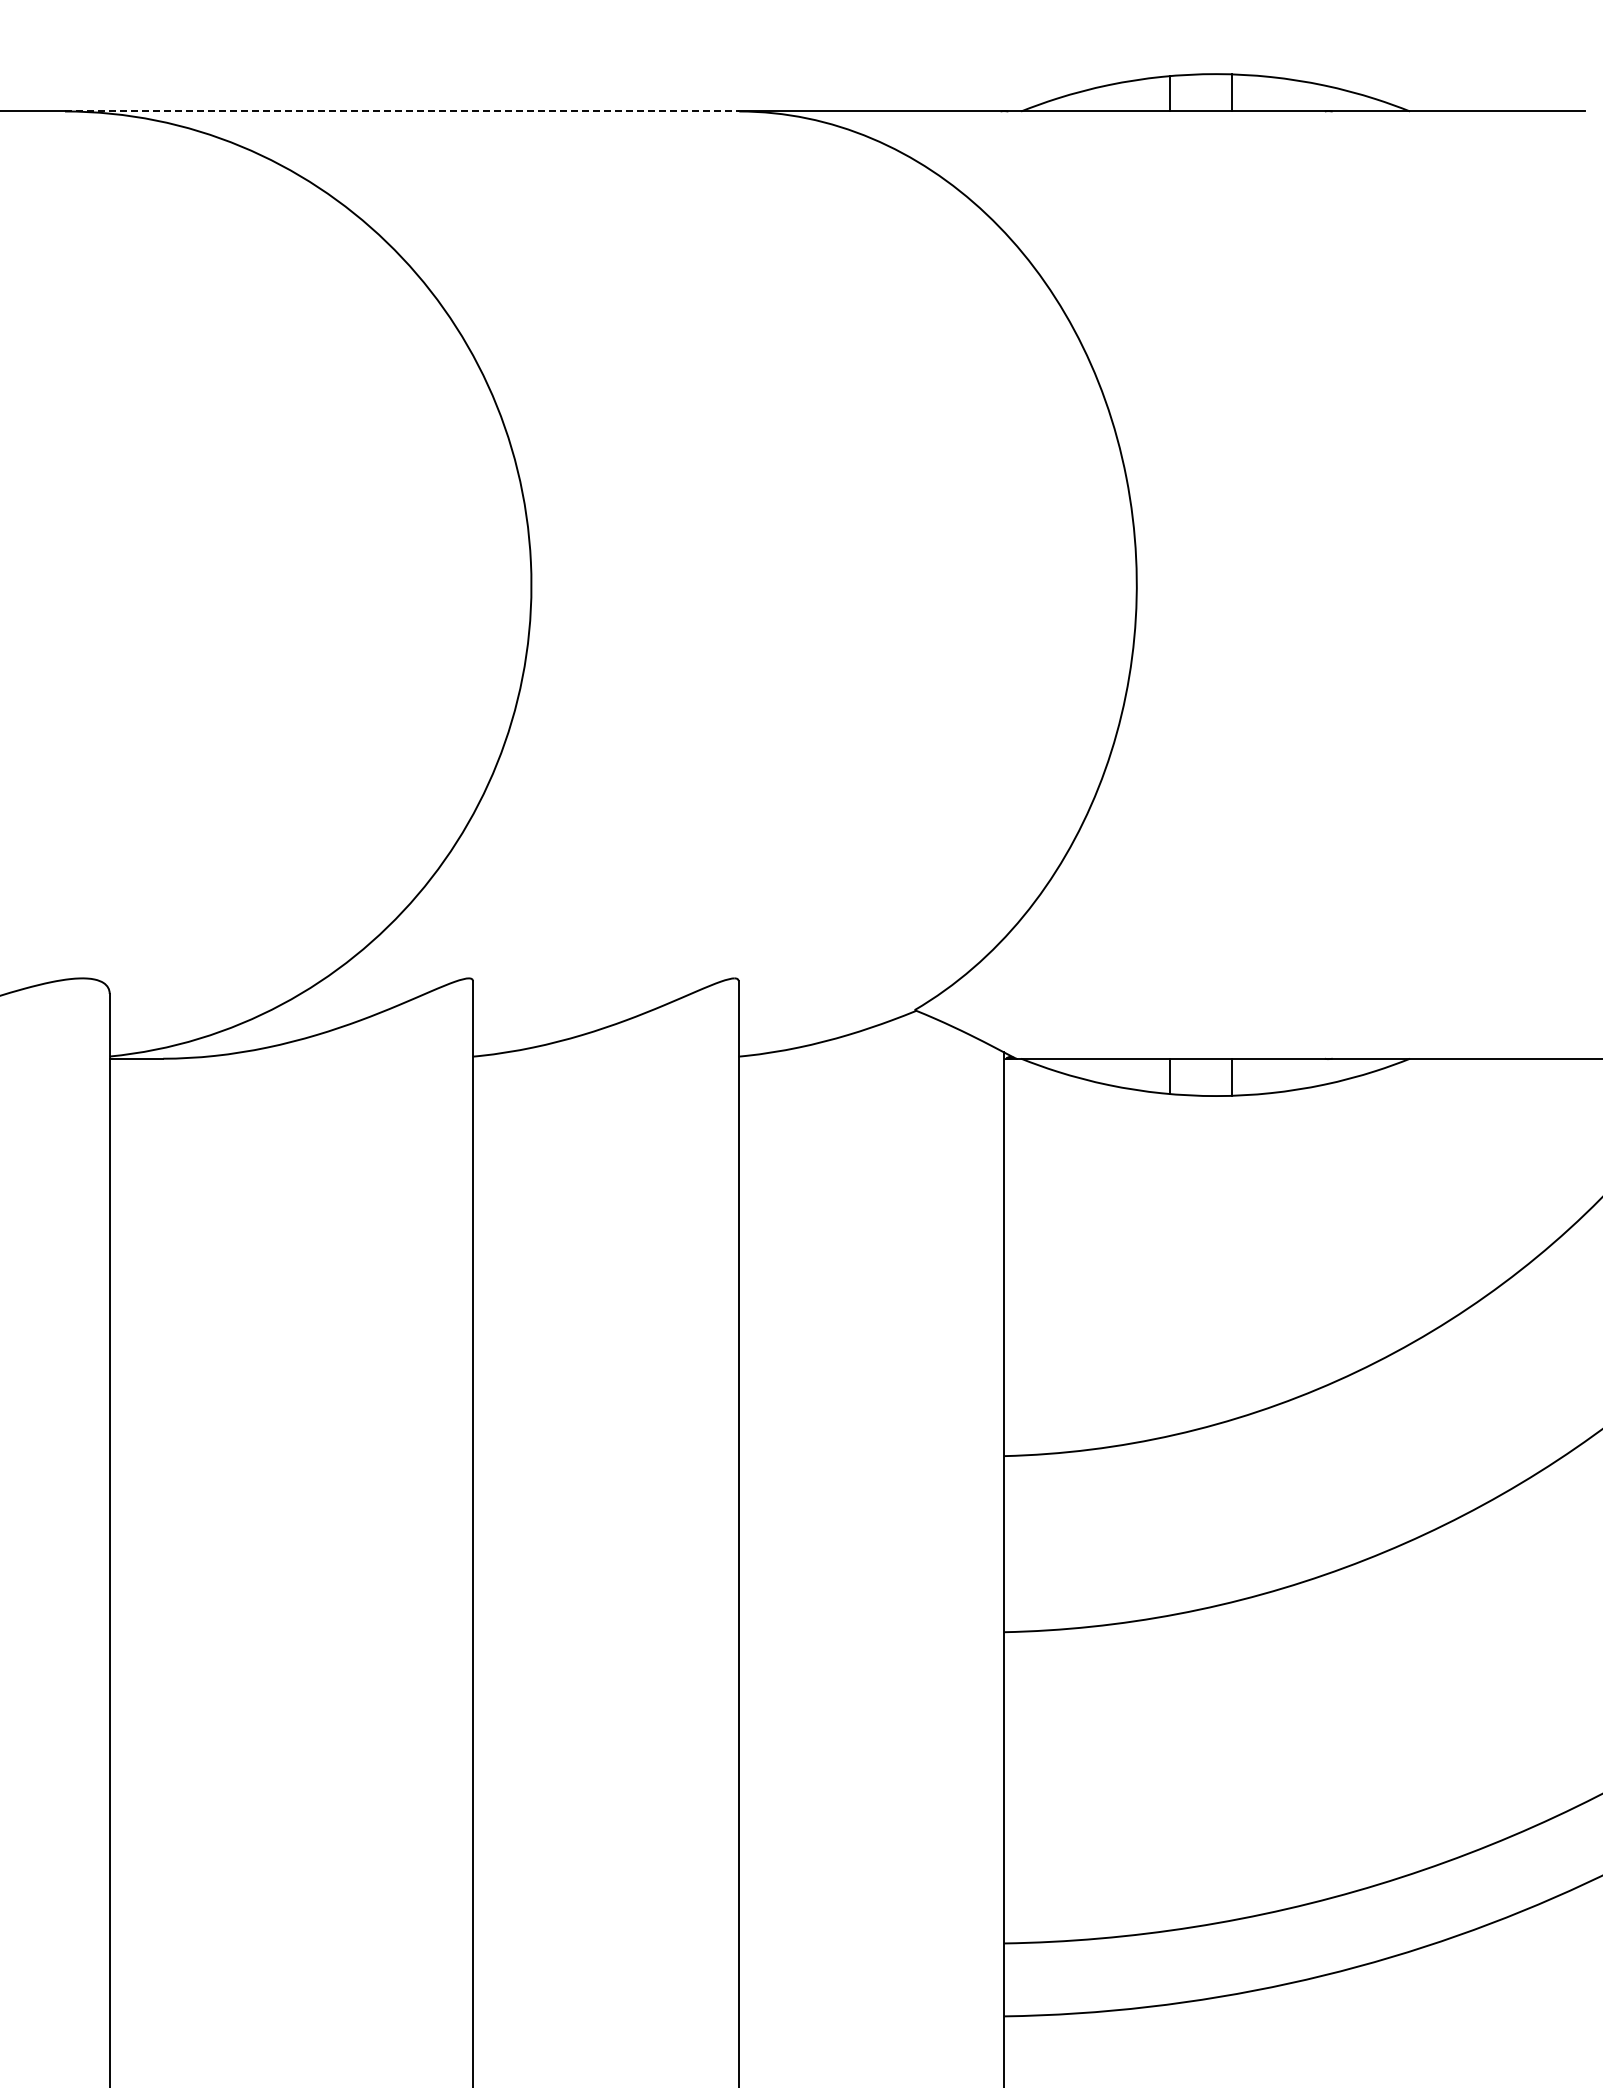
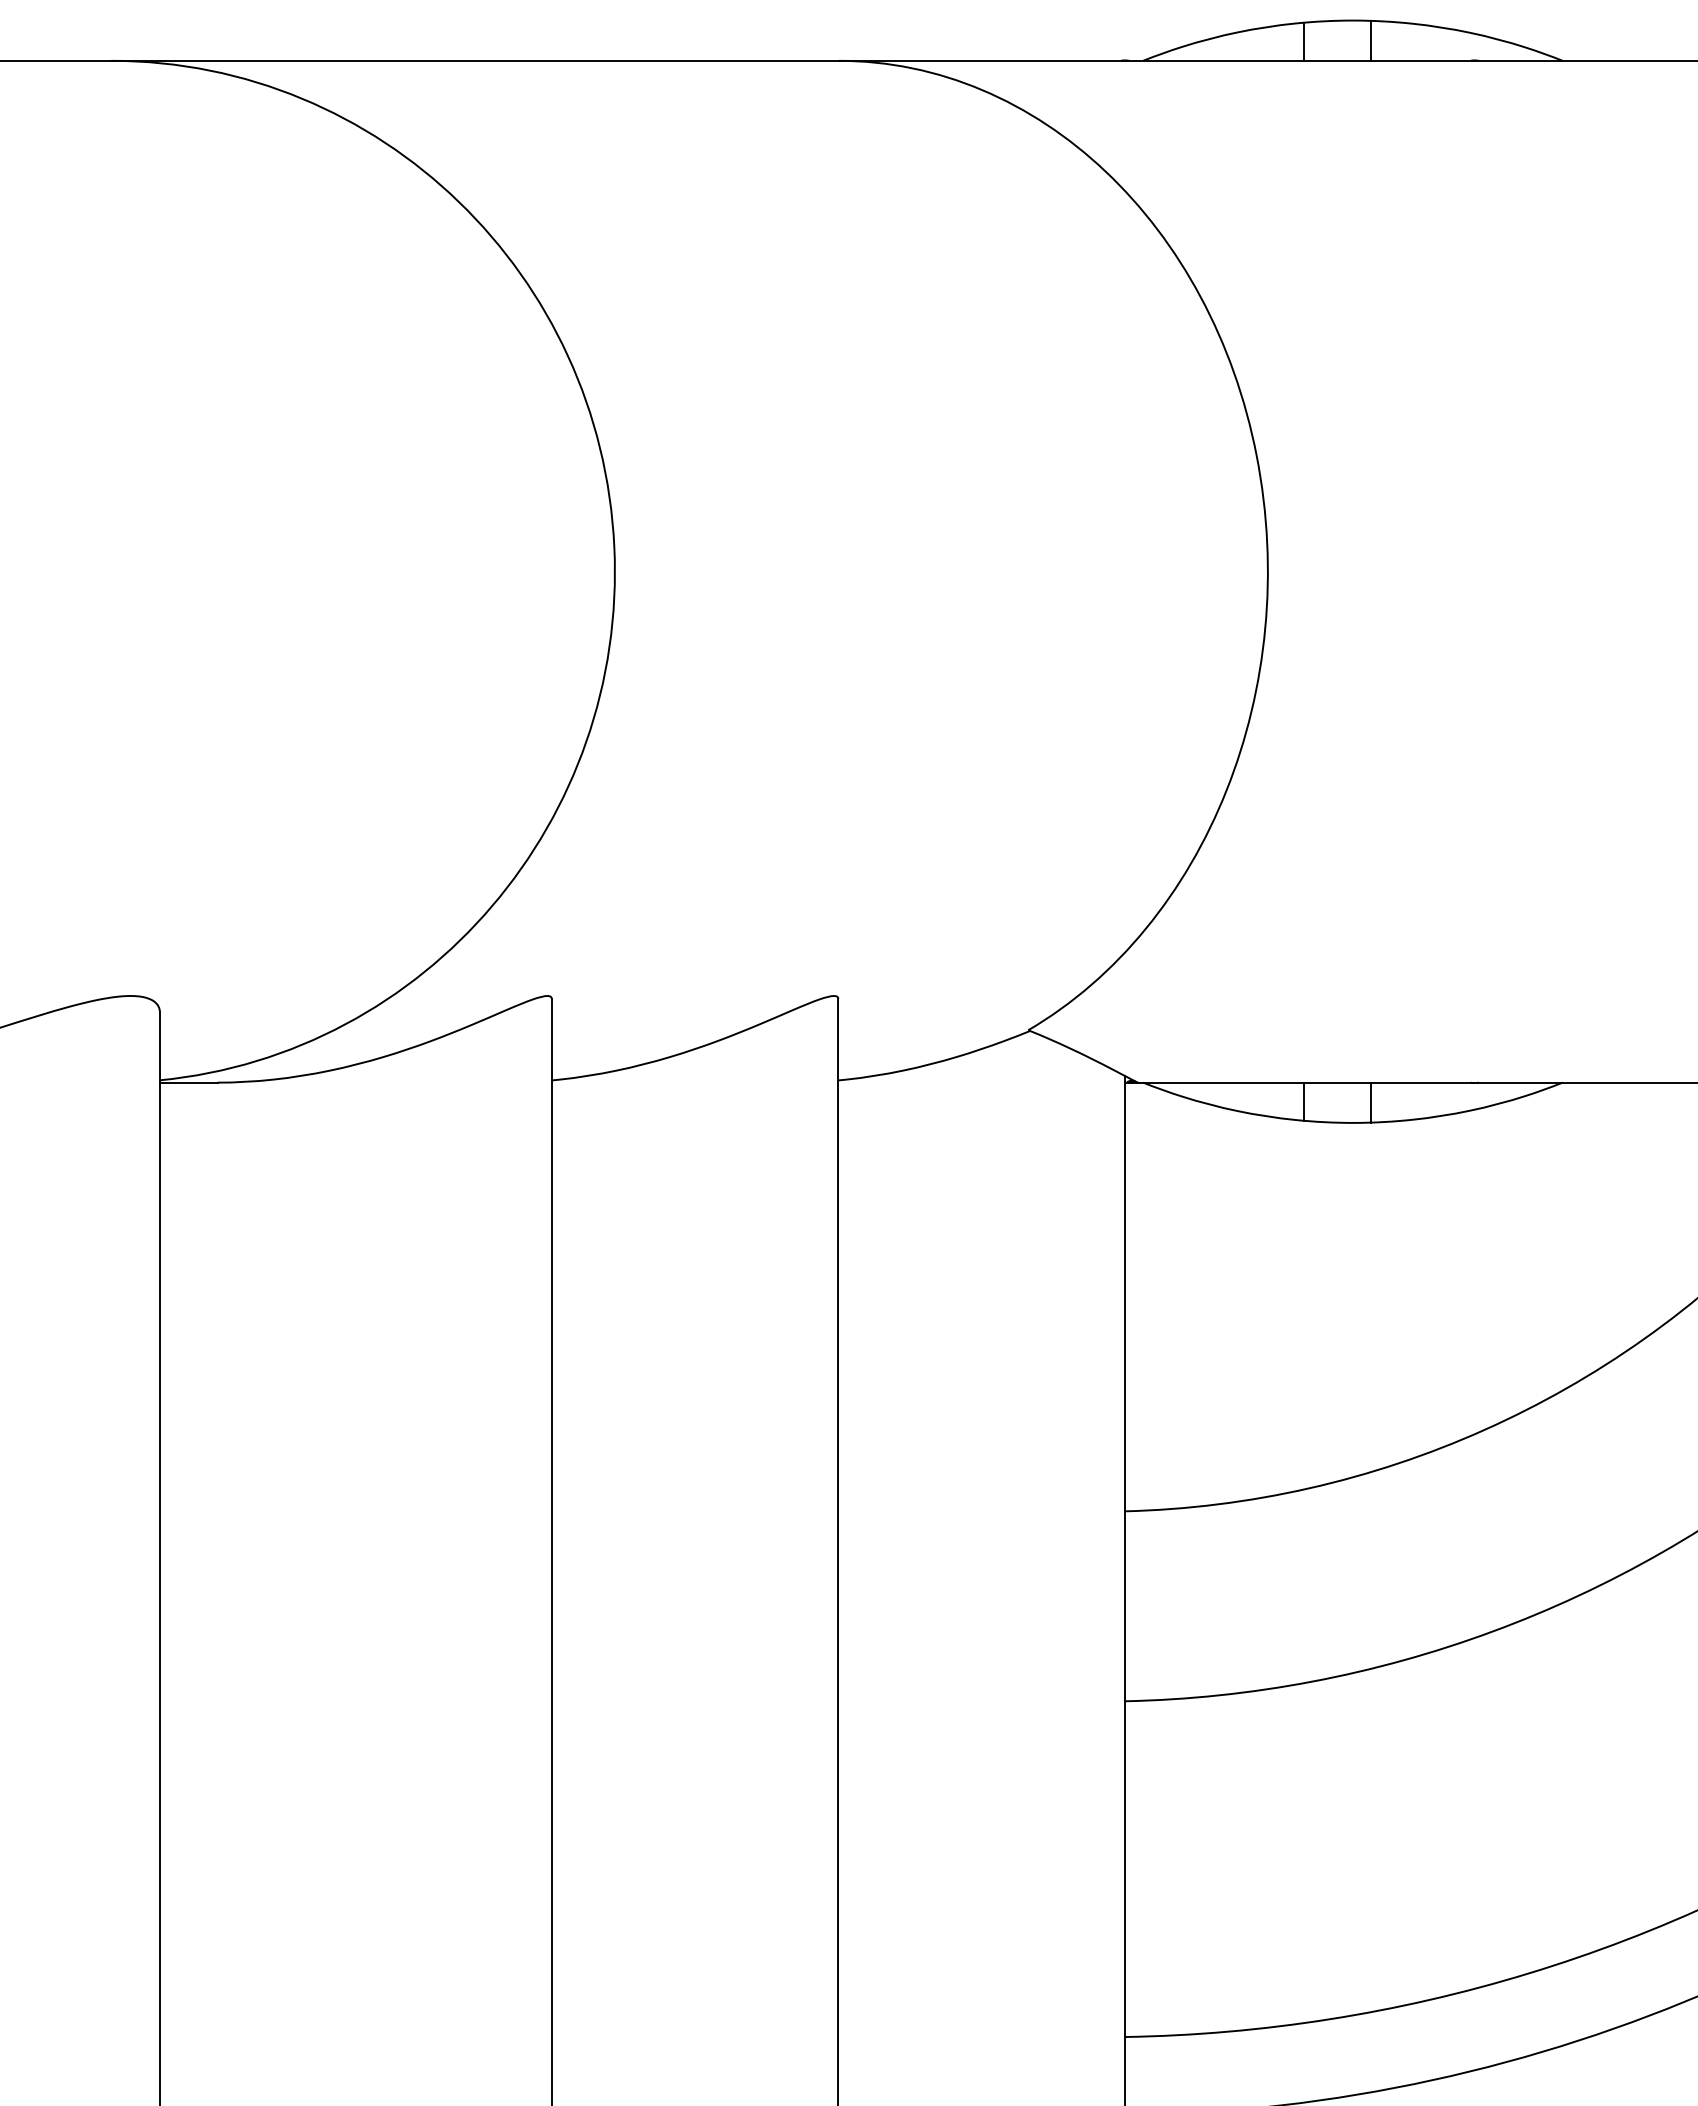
line: (402, 111) -> (475, 60), dashed -> solid

